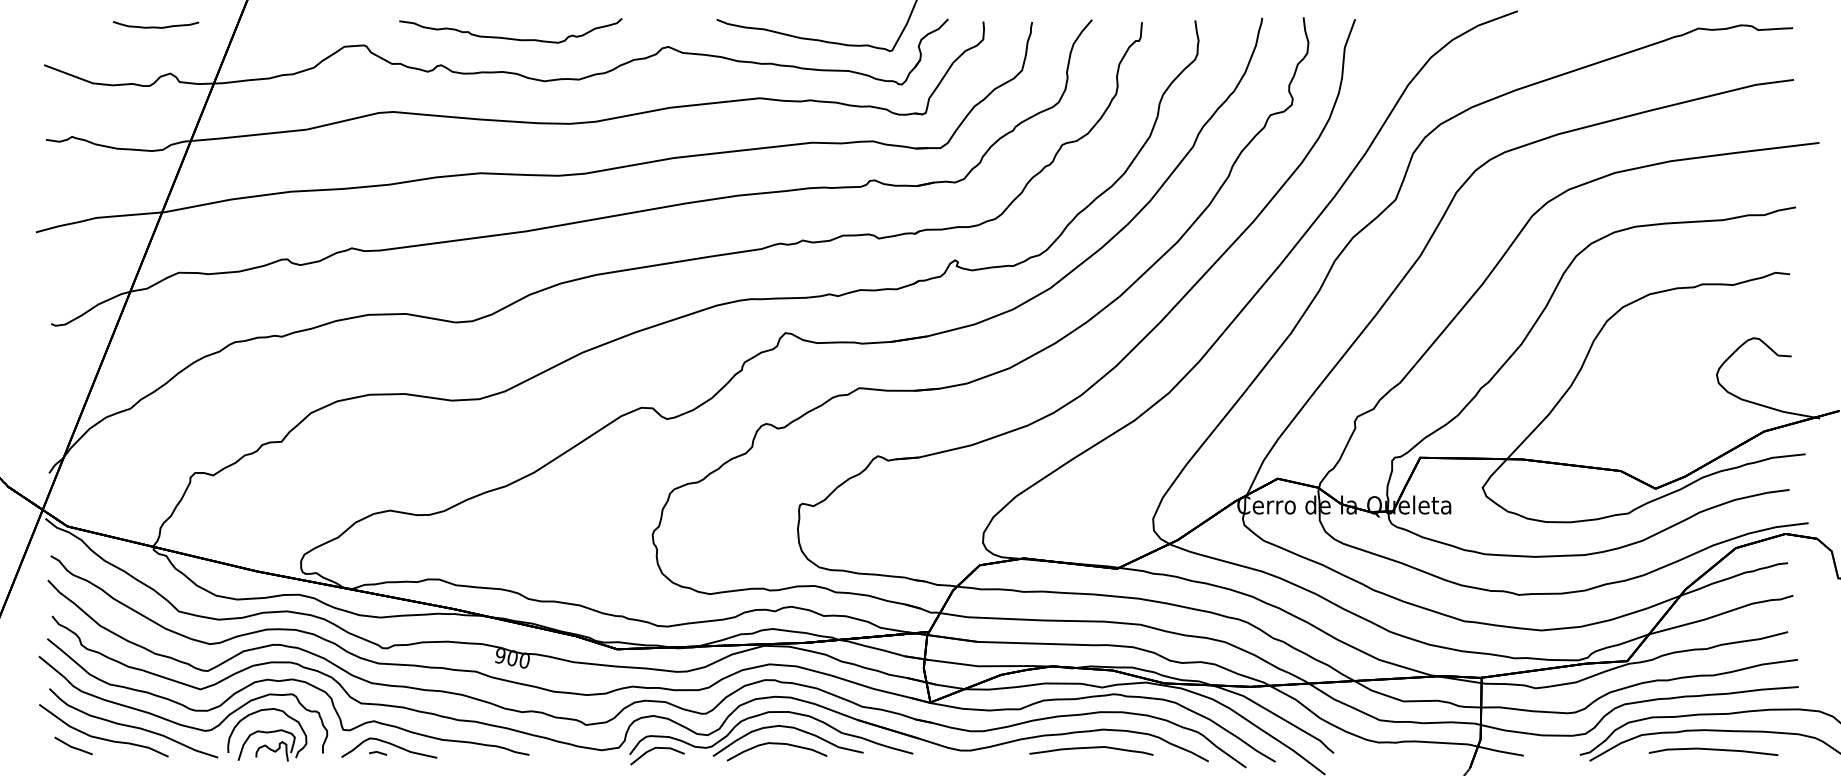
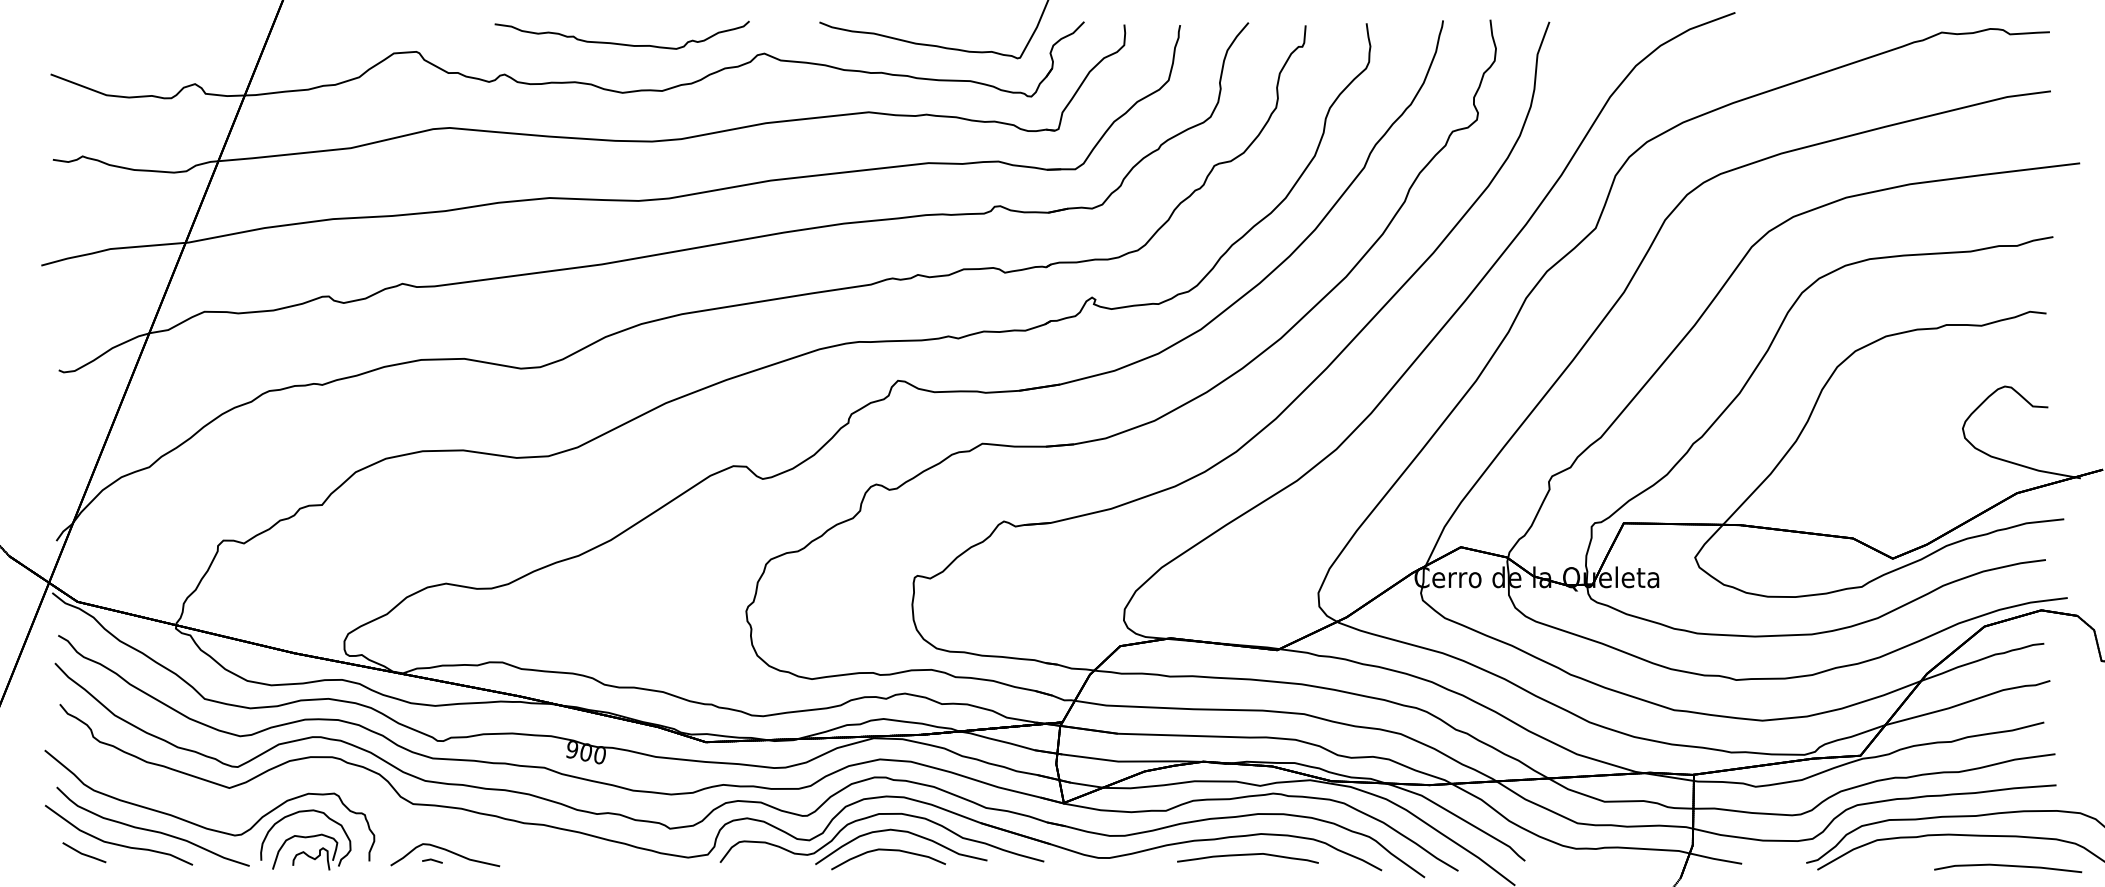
curve: (155, 26) -> (178, 30), removed
curve: (510, 38) -> (621, 43), moved
curve: (288, 681) -> (329, 778), removed
line: (654, 749) -> (748, 856), removed
line: (1713, 750) -> (2008, 866), moved

